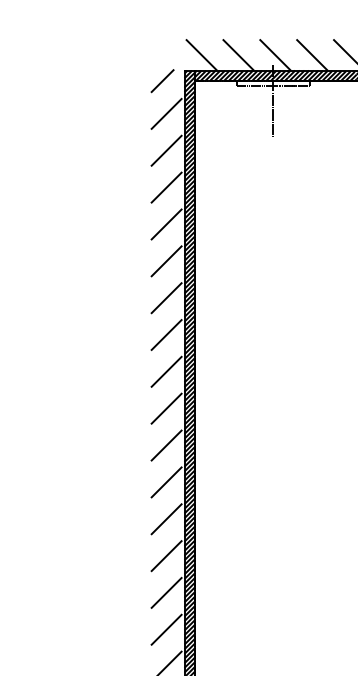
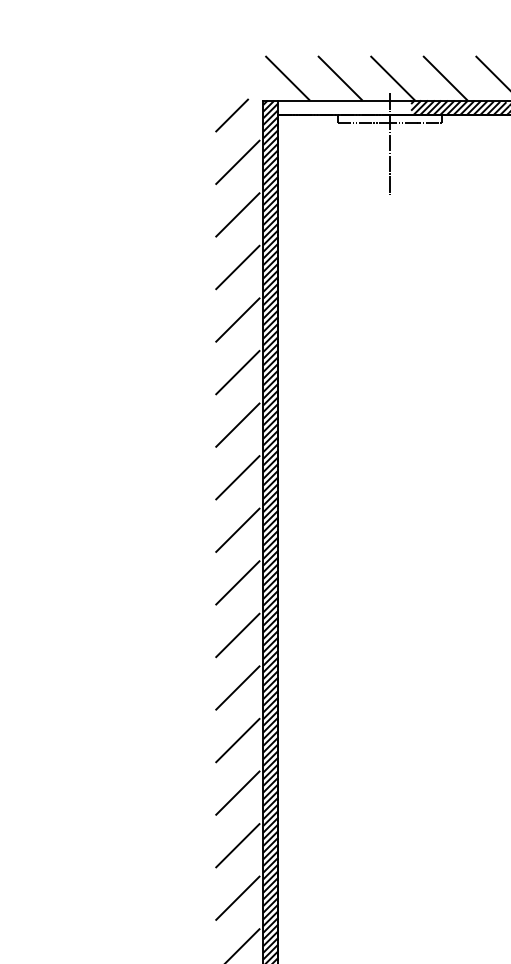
hatch: (241, 75) -> (344, 107), removed

